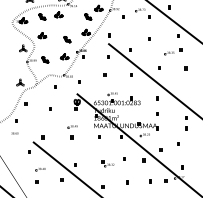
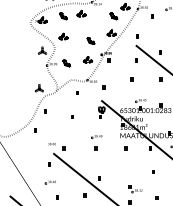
text: (14, 133) -> (51, 144), moved
part: (107, 163) -> (135, 189), moved
part: (40, 169) -> (50, 182), moved

